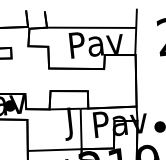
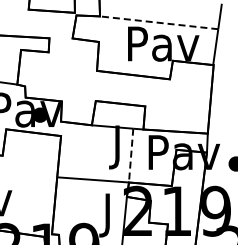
line: (91, 27) -> (158, 22), solid -> dashed
line: (81, 128) -> (131, 155), solid -> dashed

